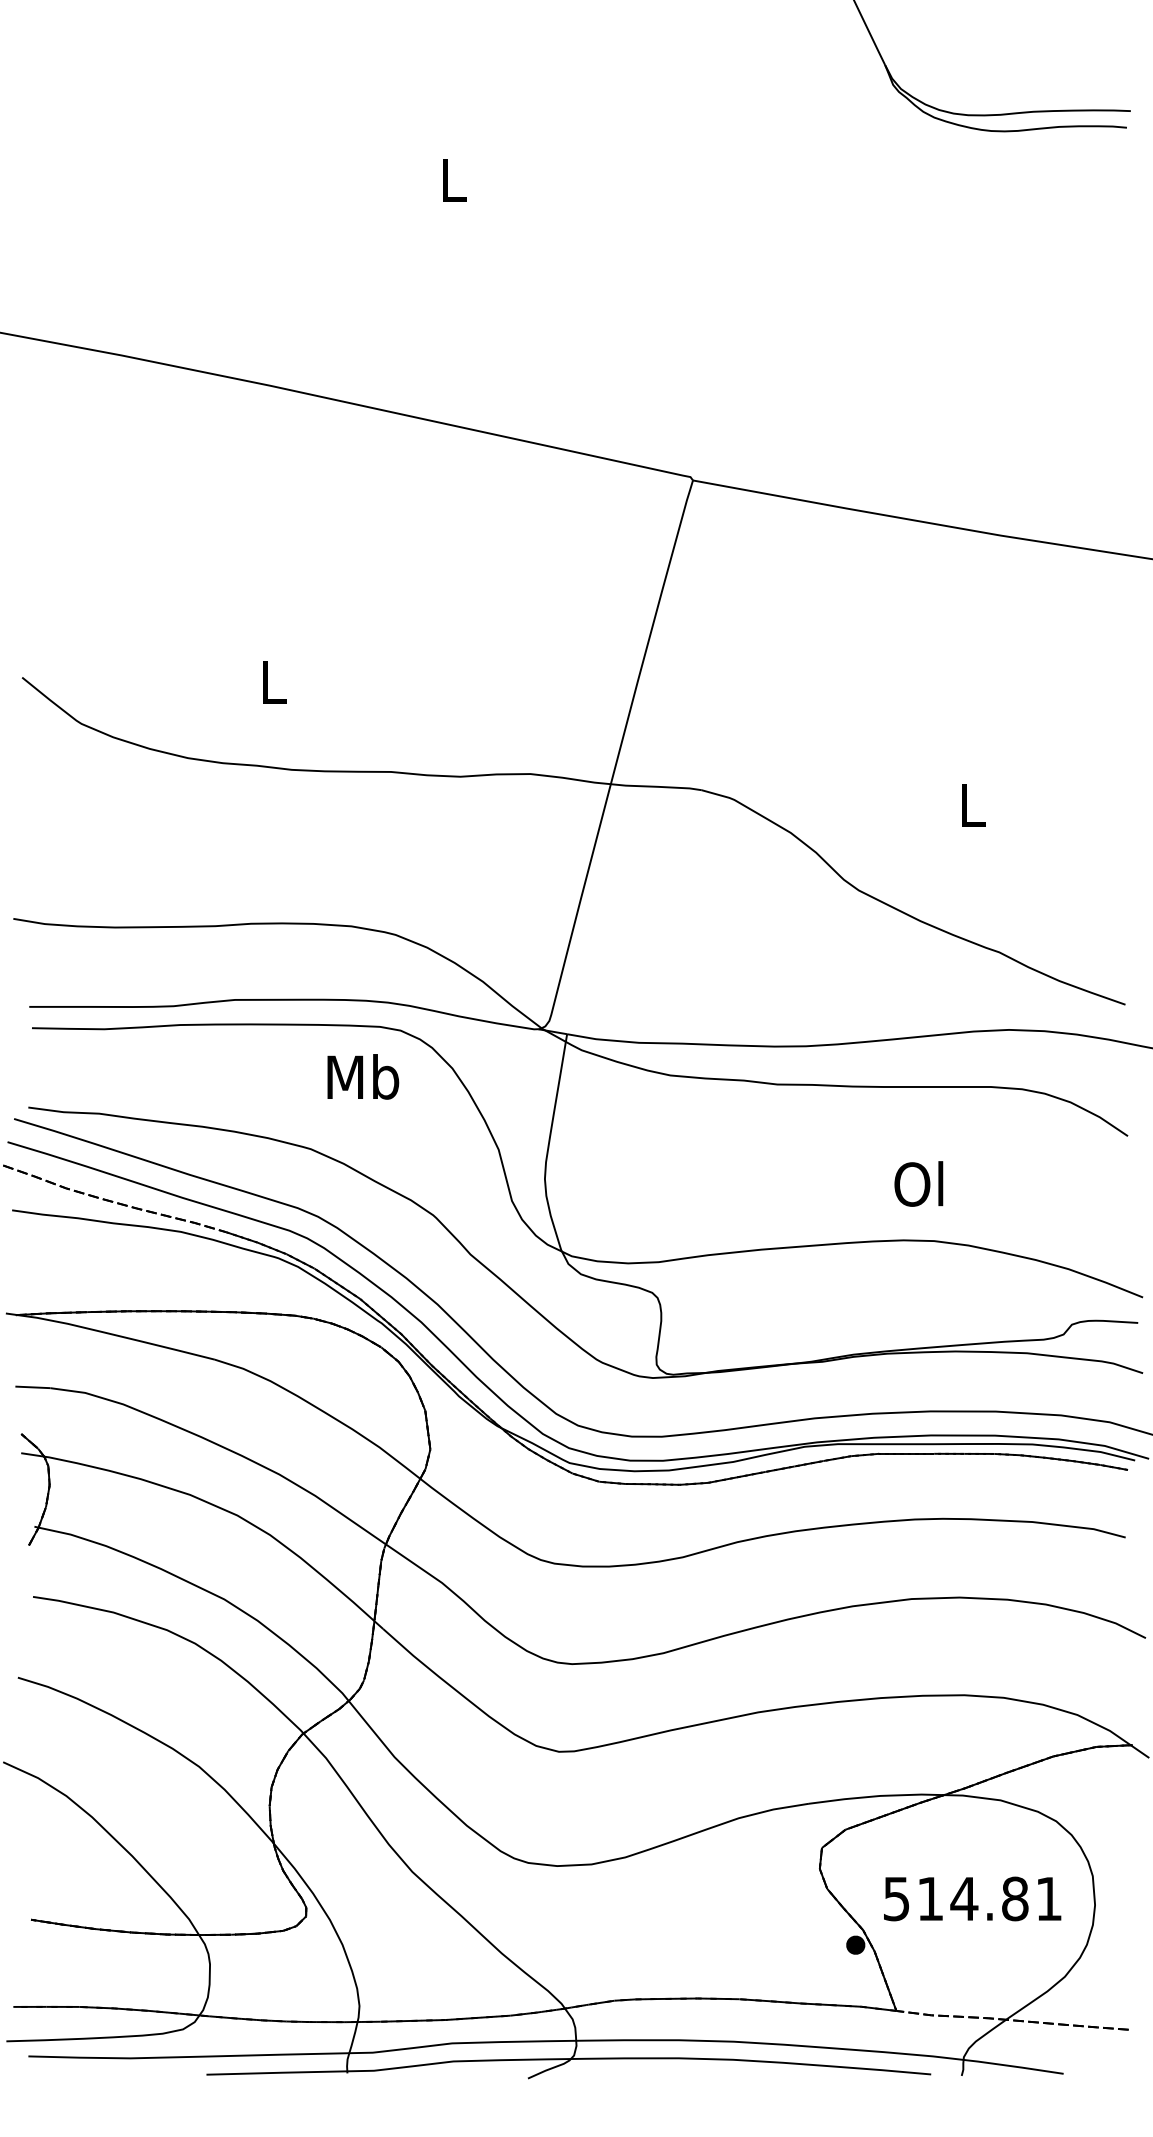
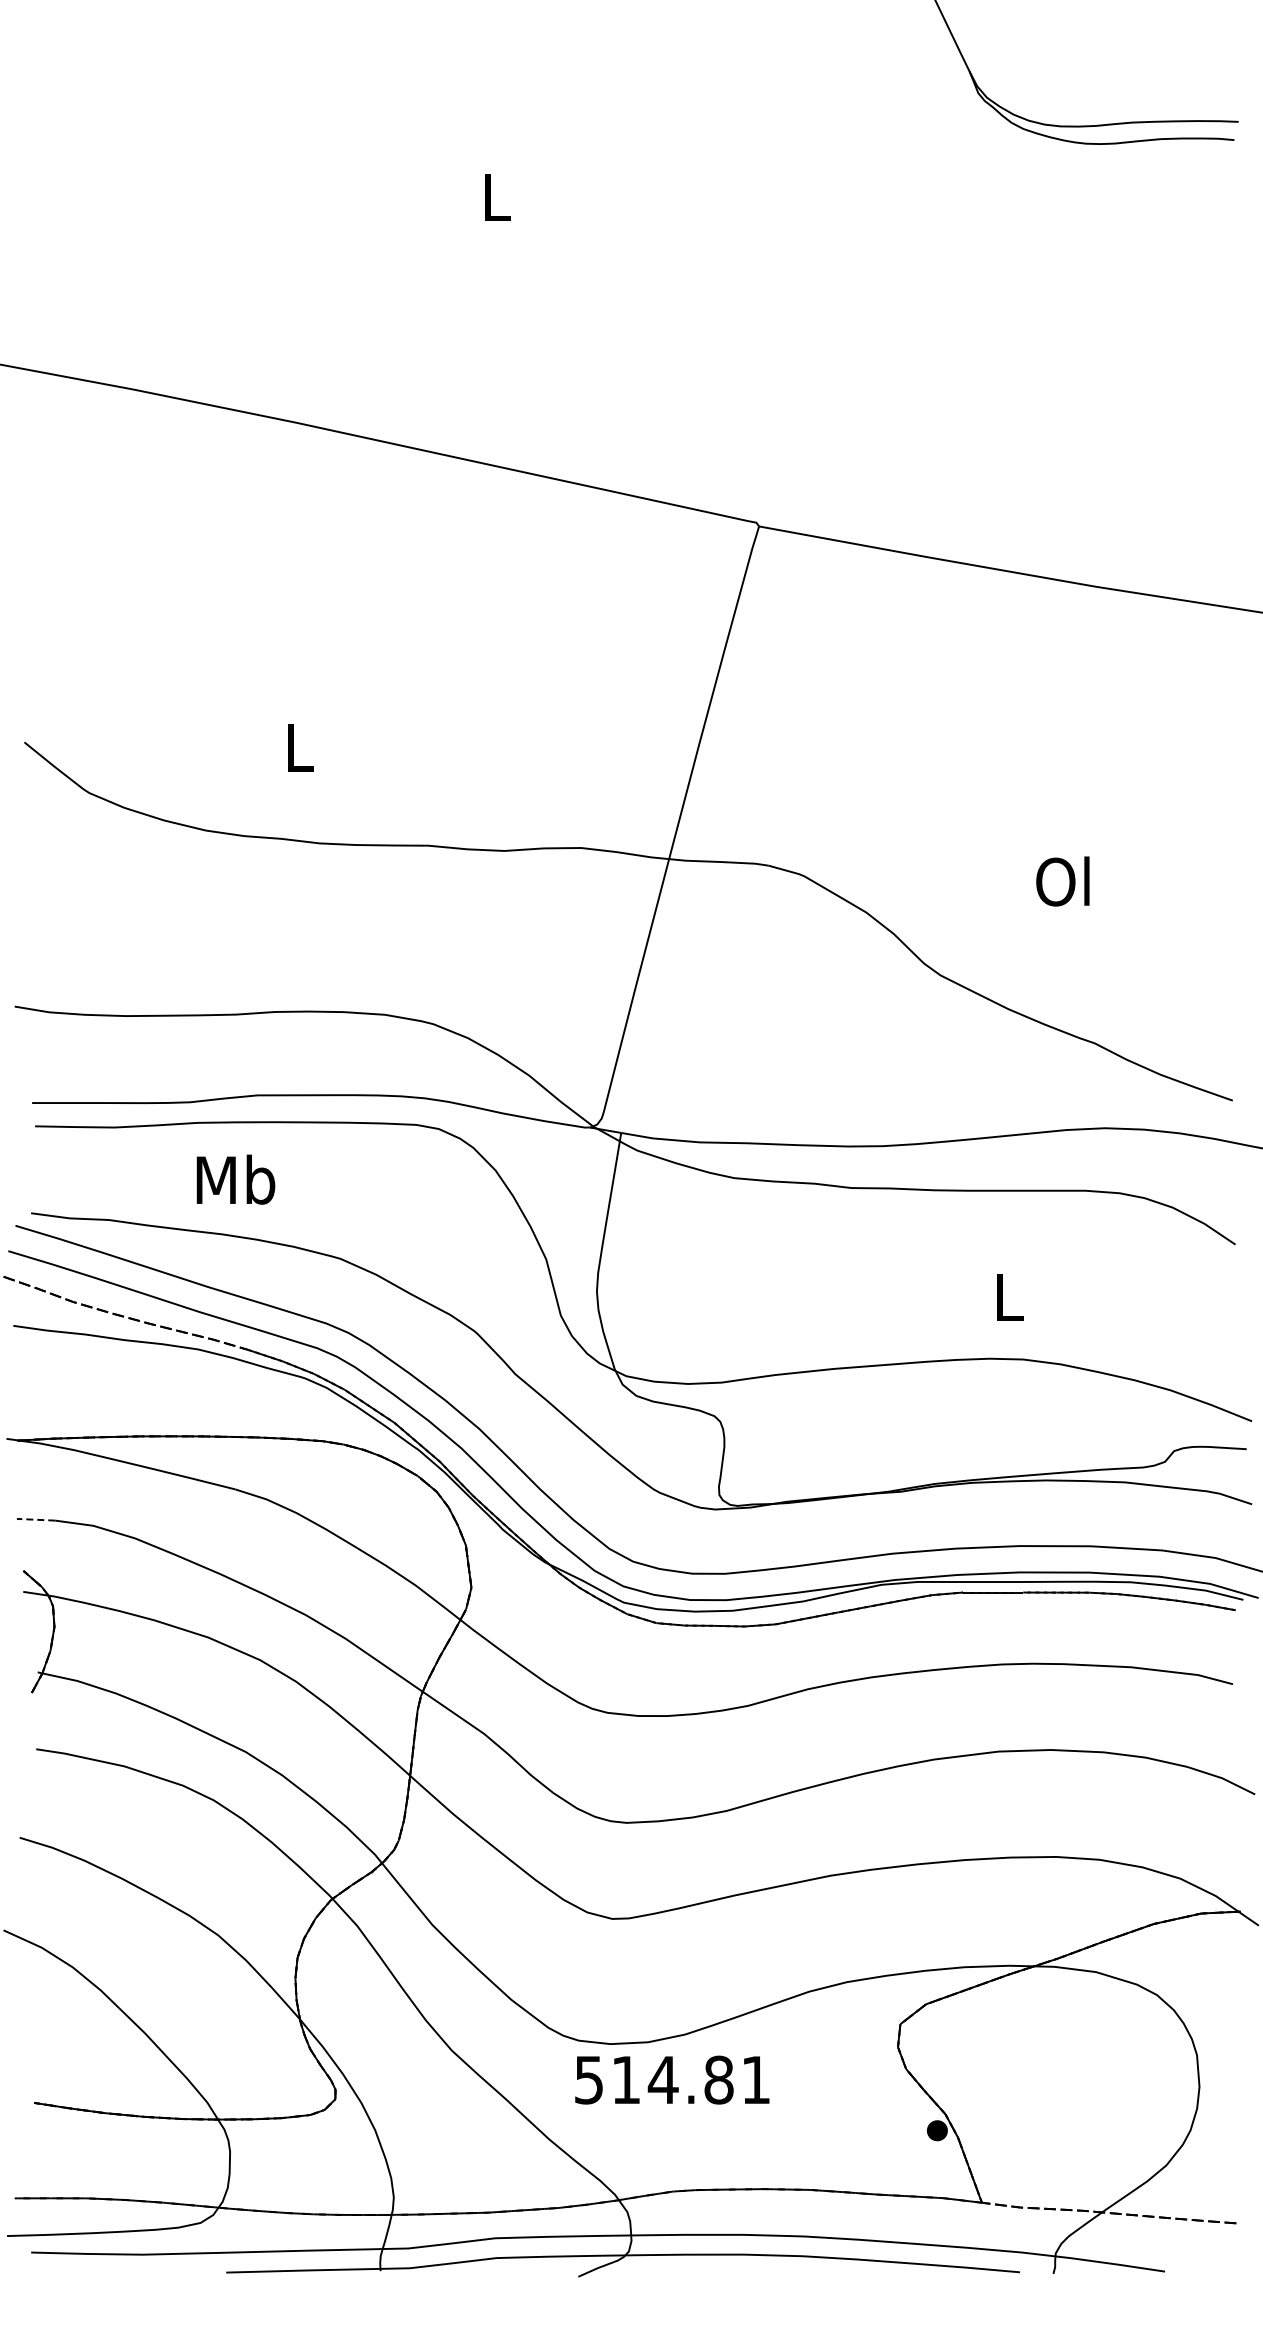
text: (970, 804) -> (1062, 881), L -> Ol
text: (362, 1076) -> (235, 1179), moved
text: (918, 1184) -> (1006, 1297), Ol -> L
line: (32, 1387) -> (35, 1519), solid -> dashed
text: (972, 1898) -> (672, 2079), moved

